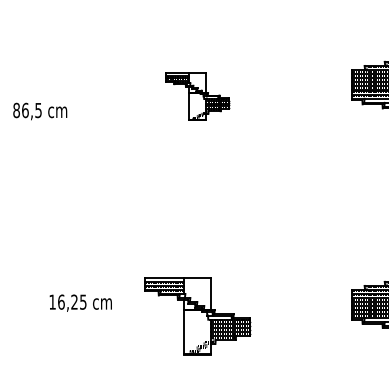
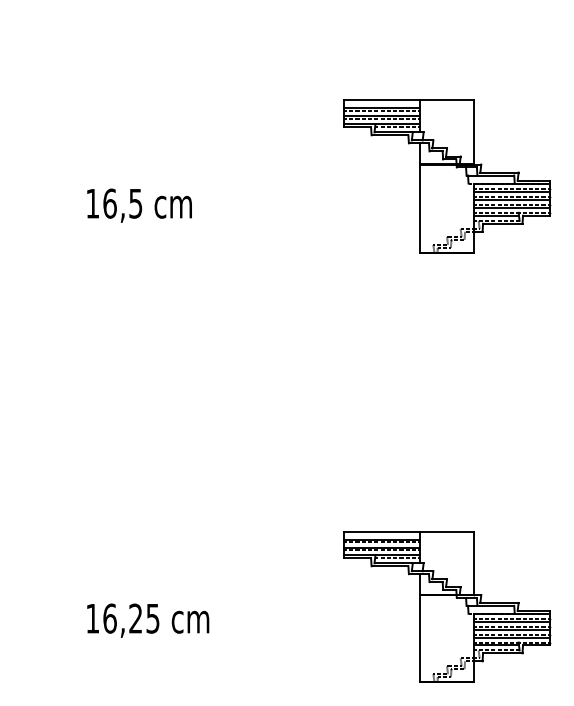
part: (197, 96) -> (447, 176), size x1.67
text: (16, 110) -> (92, 203), 86,5 -> 16,5
text: (80, 302) -> (147, 619), moved

